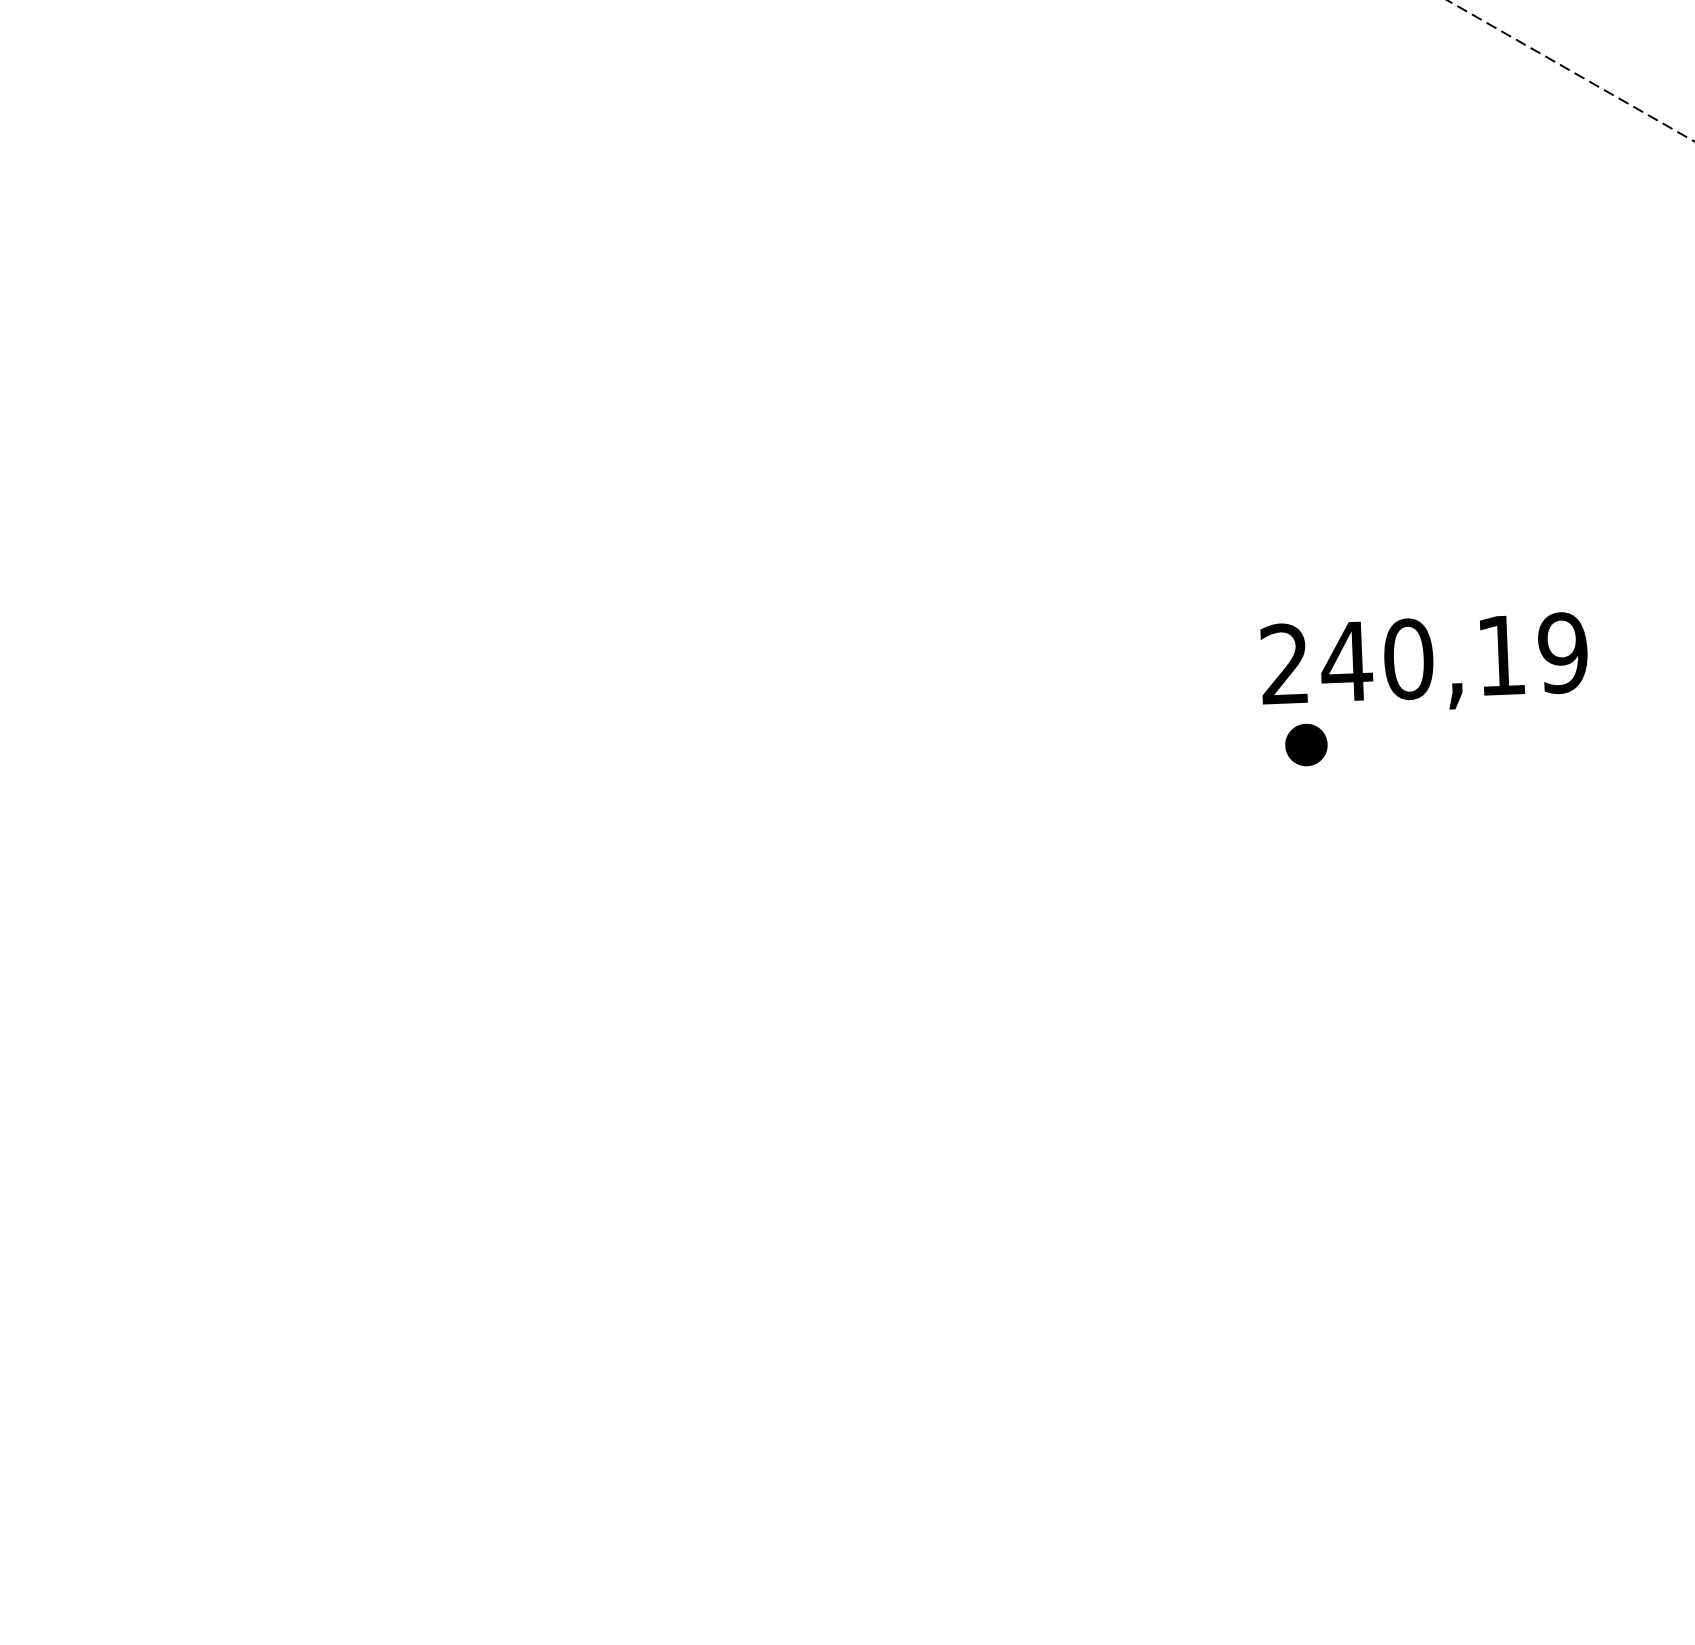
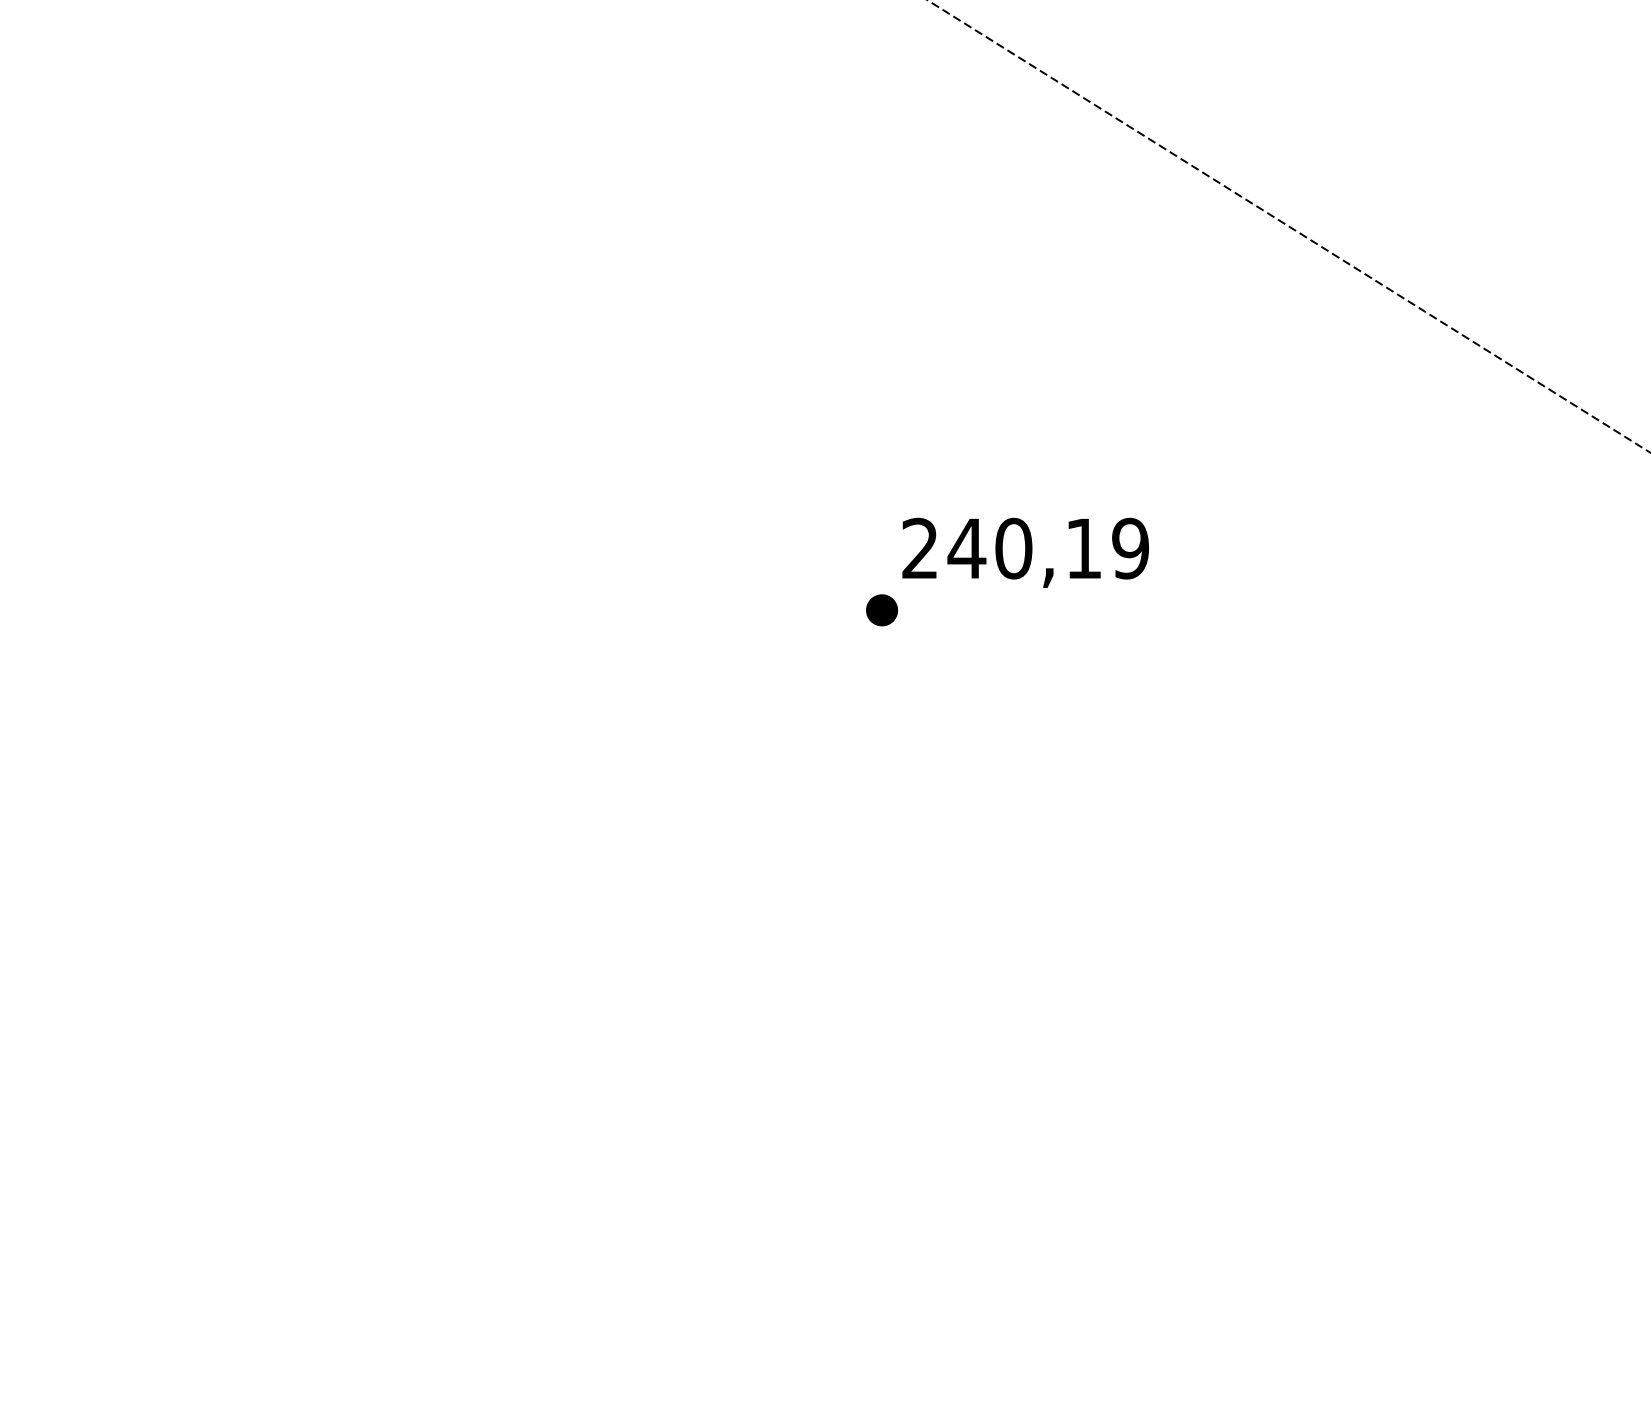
text: (1424, 663) -> (1025, 552), moved

